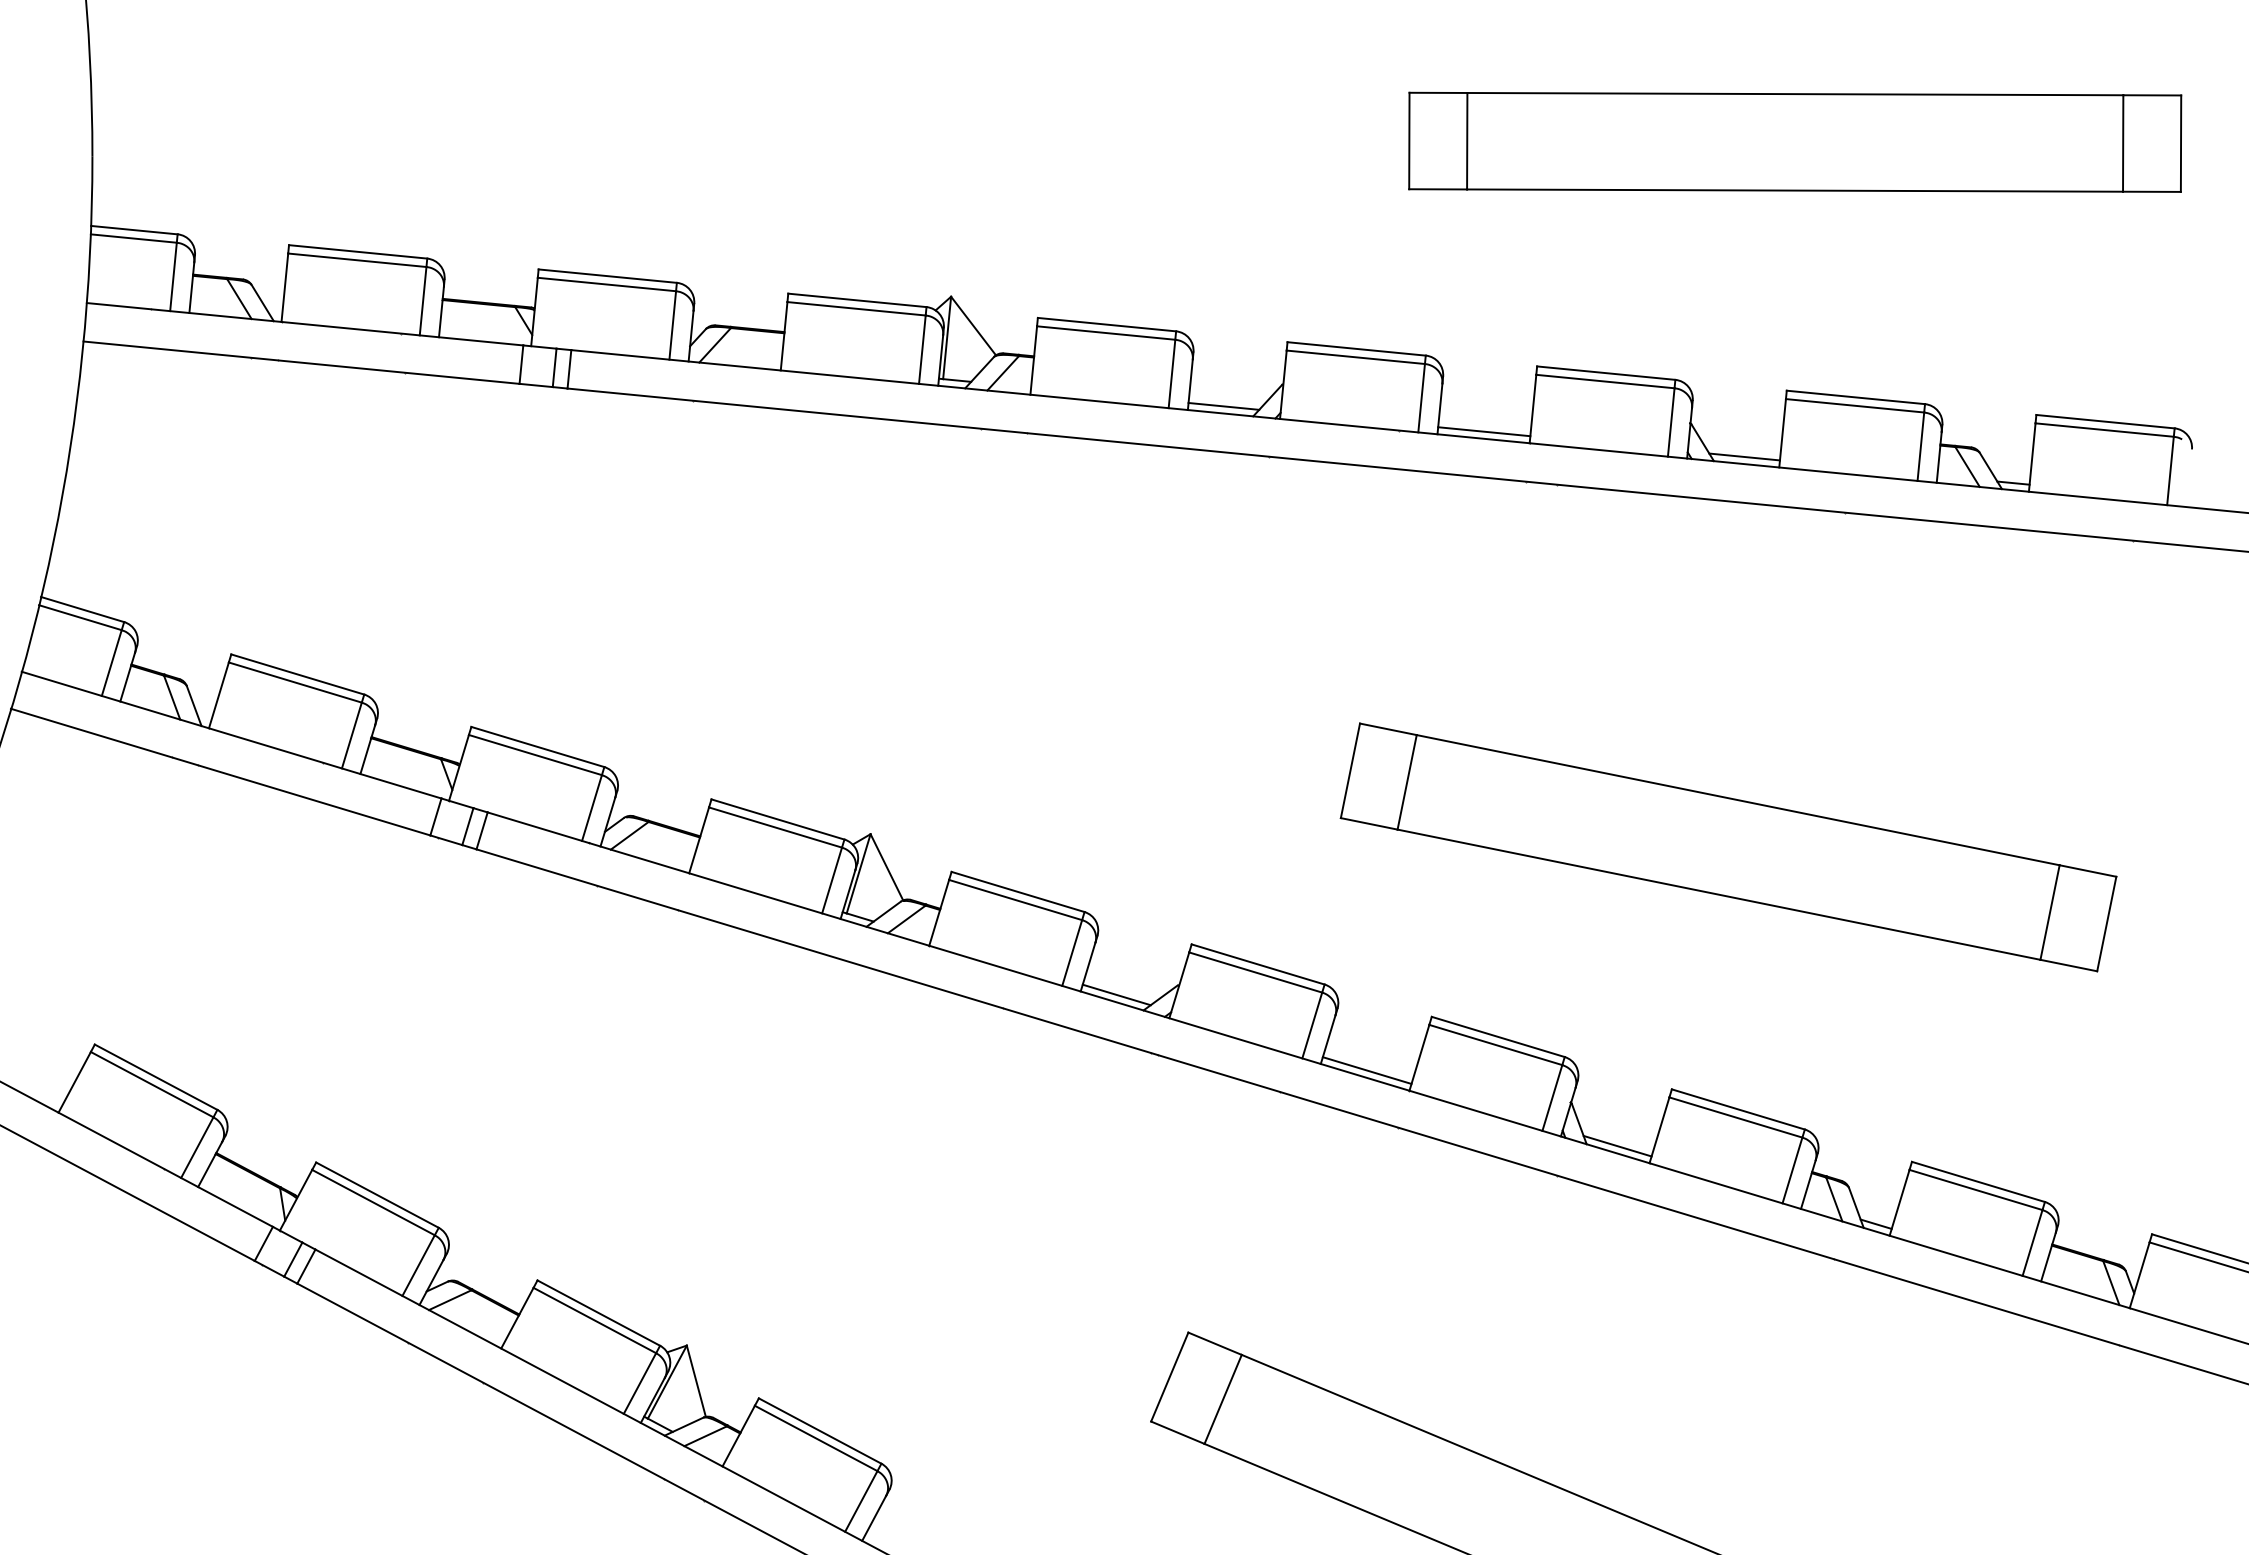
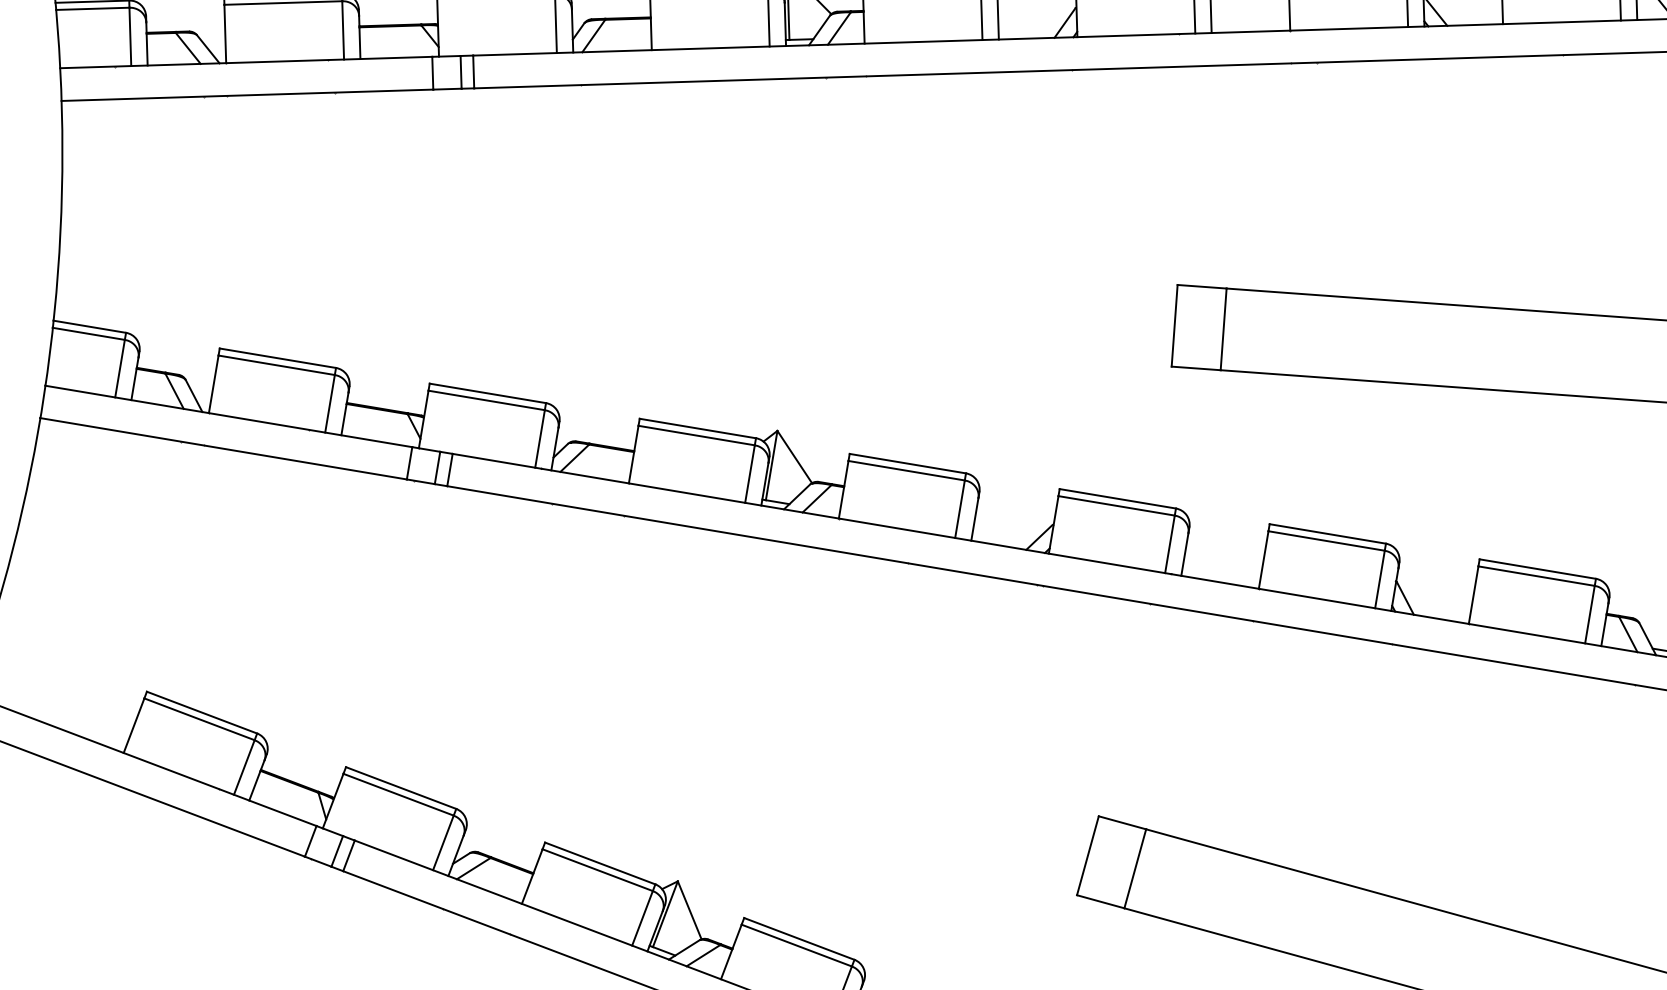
line: (1223, 405) -> (1028, 31), removed
line: (1484, 431) -> (1250, 25), removed
line: (1744, 456) -> (1472, 18), removed
line: (1116, 994) -> (1001, 539), removed
line: (1366, 1070) -> (1220, 576), removed
line: (1617, 1145) -> (1439, 612), removed

